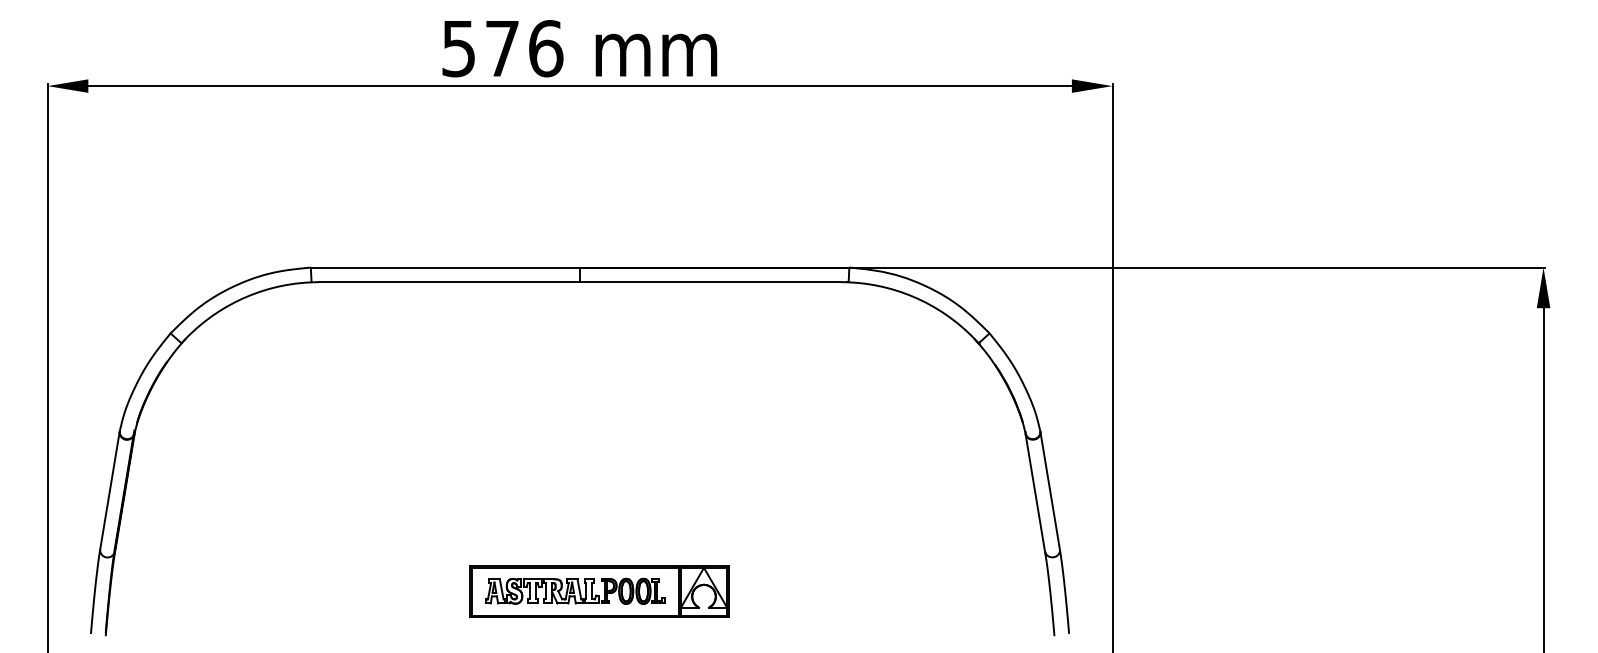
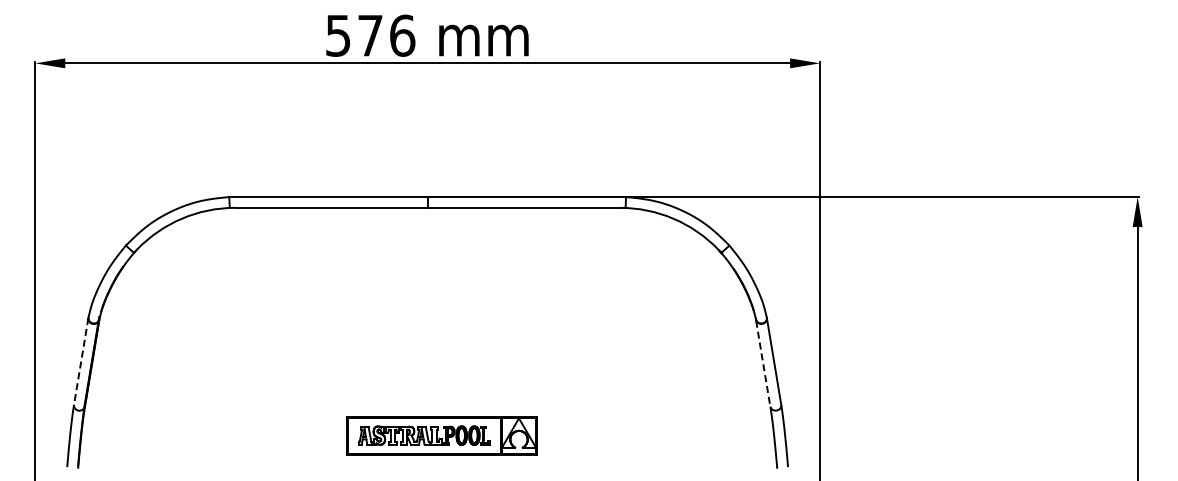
line: (110, 490) -> (81, 361), solid -> dashed
line: (1035, 494) -> (763, 364), solid -> dashed

